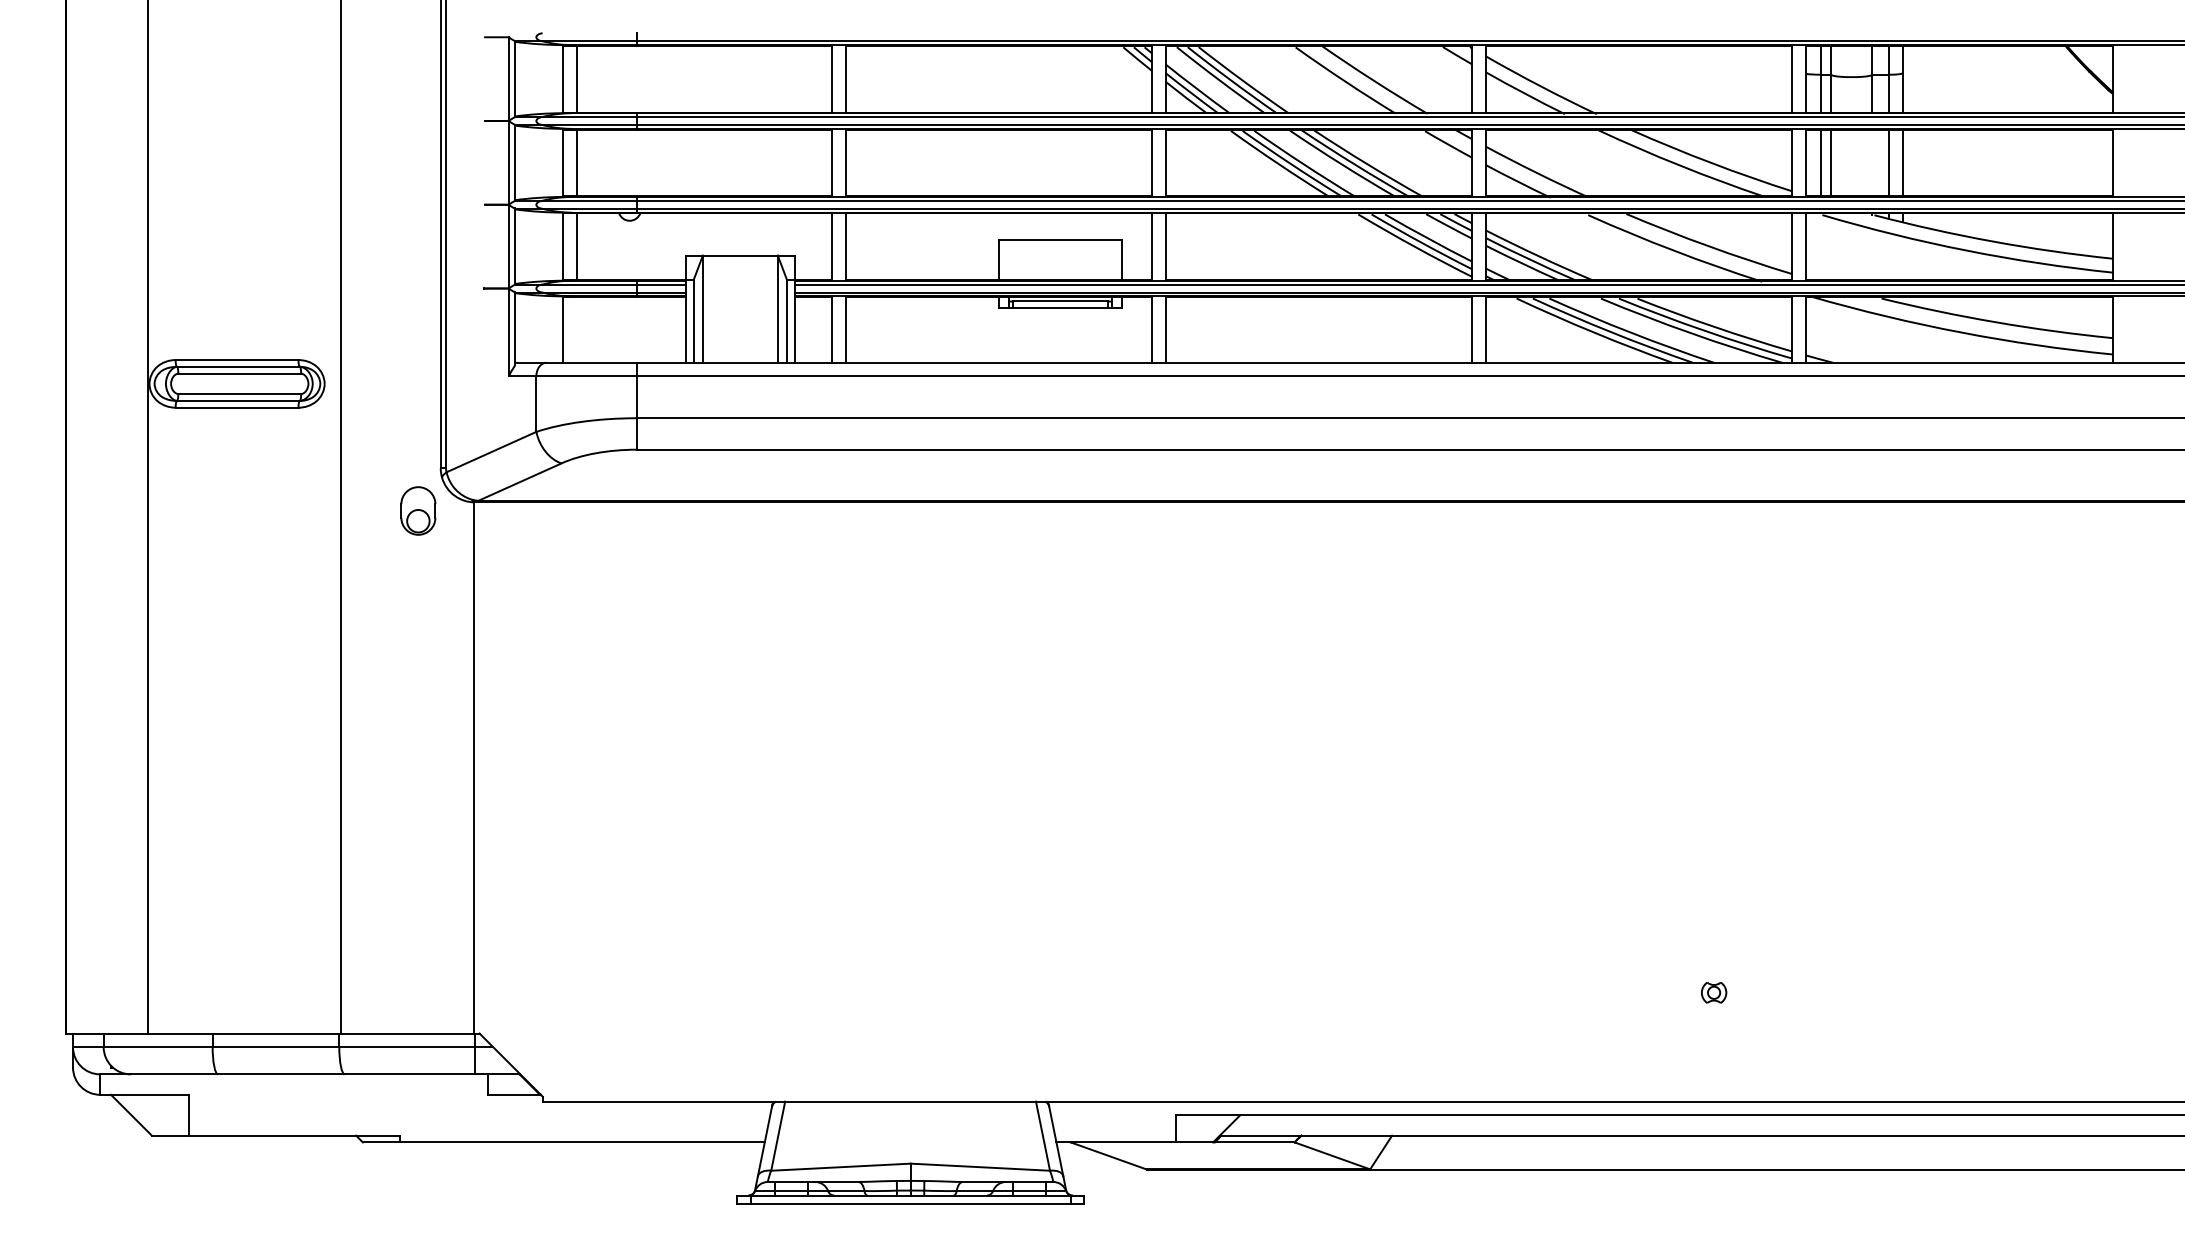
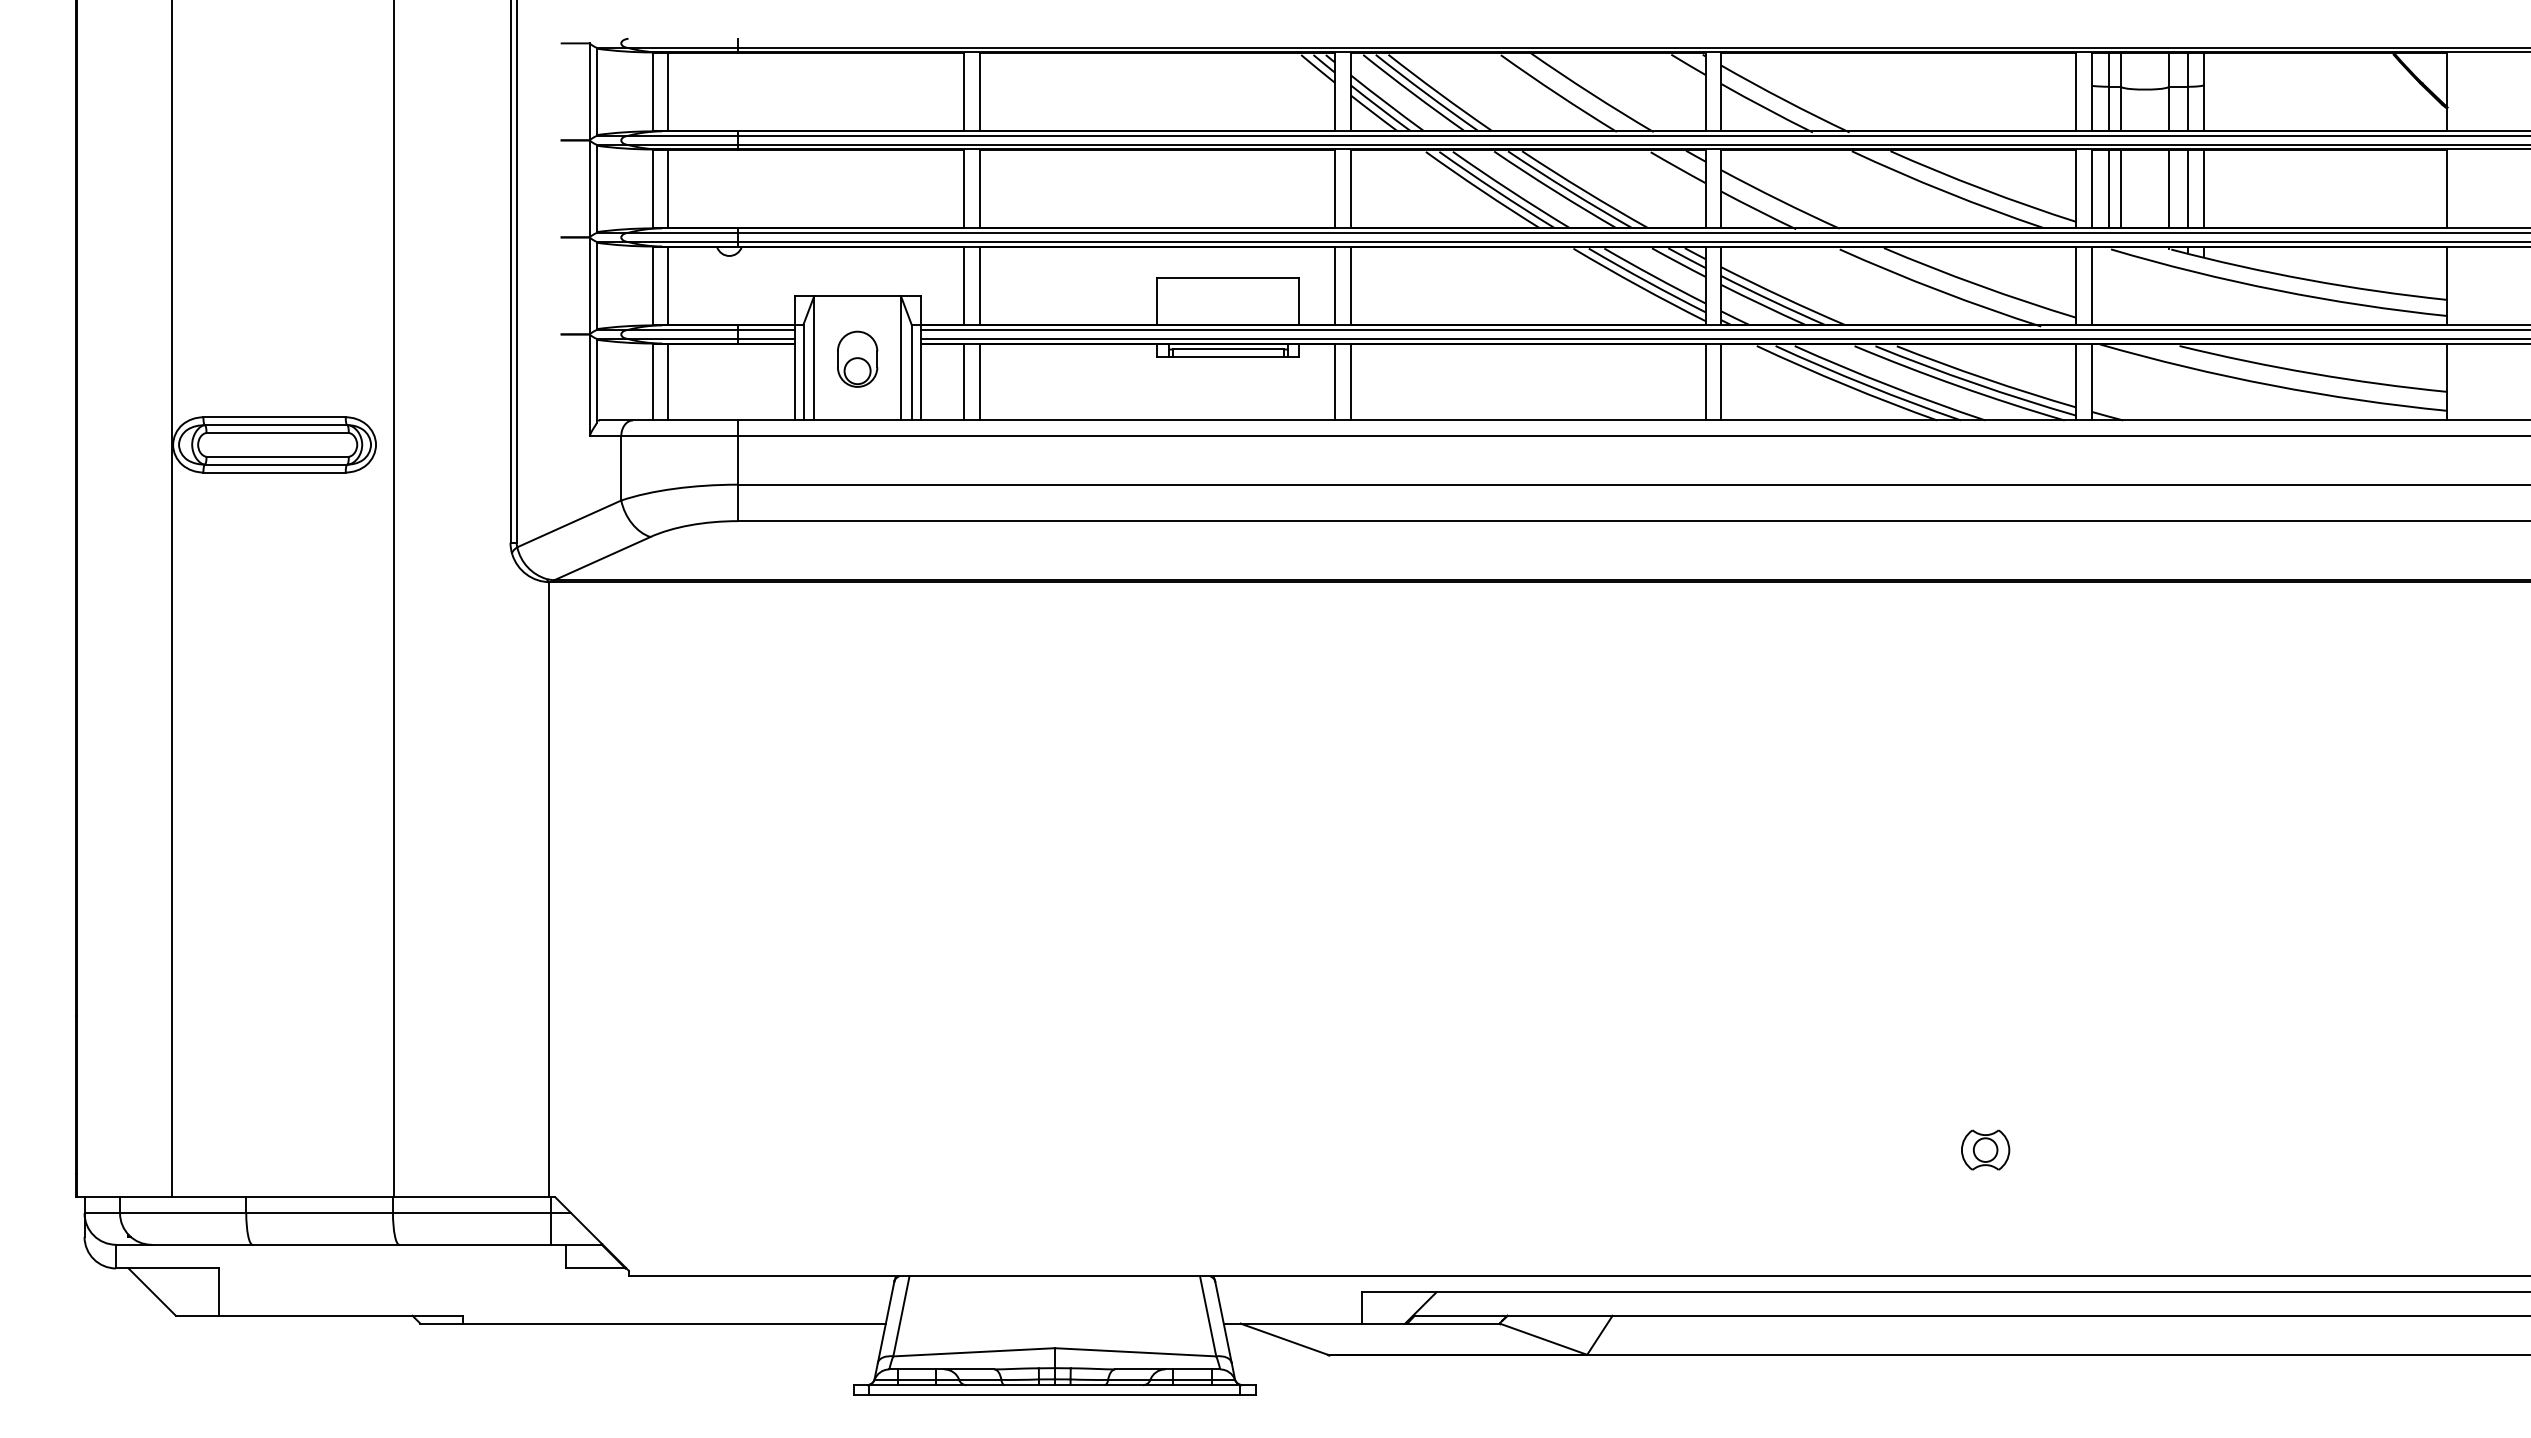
line: (1872, 162) -> (2169, 188), added
line: (576, 329) -> (667, 381), added
part: (418, 510) -> (857, 358), moved
part: (1713, 992) -> (1984, 1149), size x1.67

